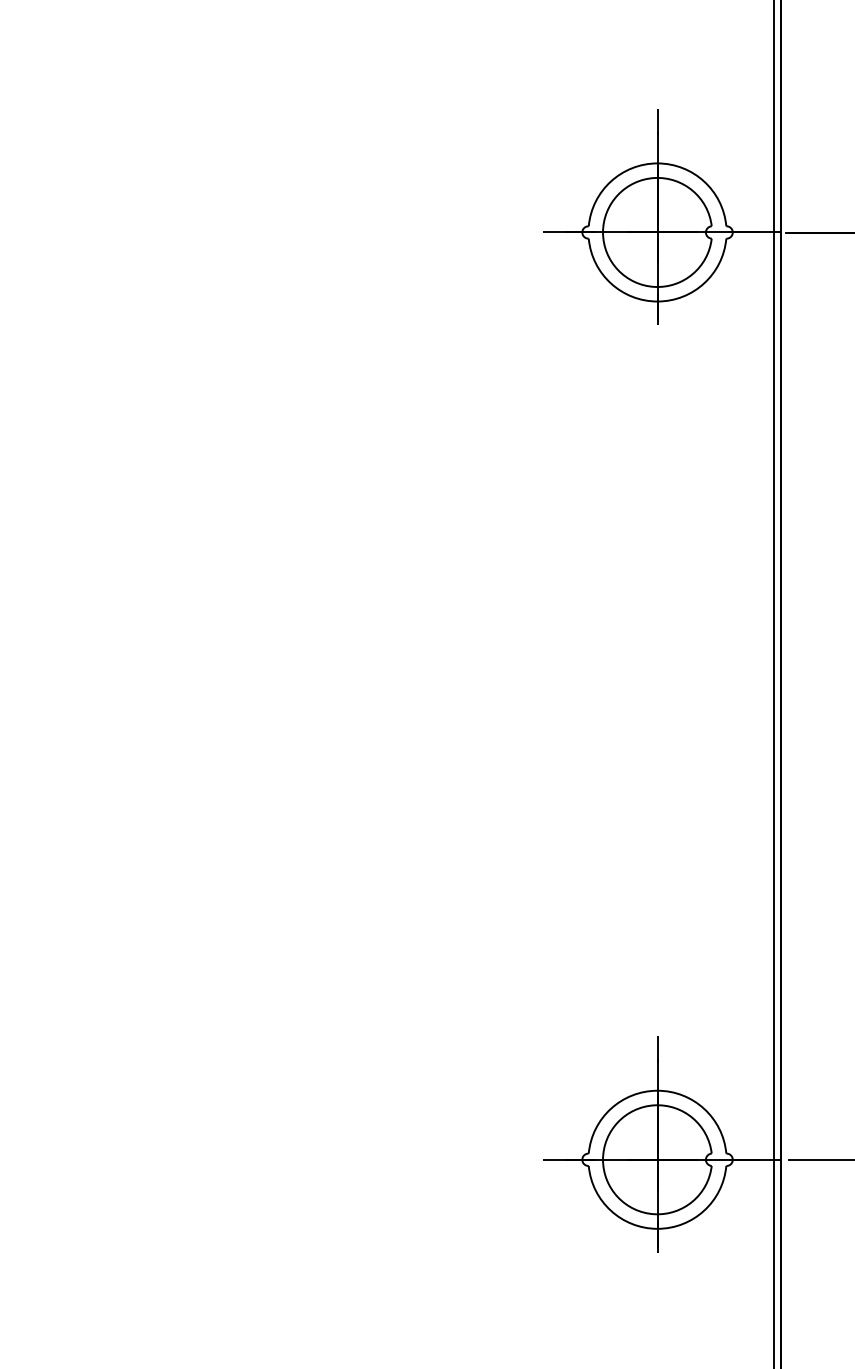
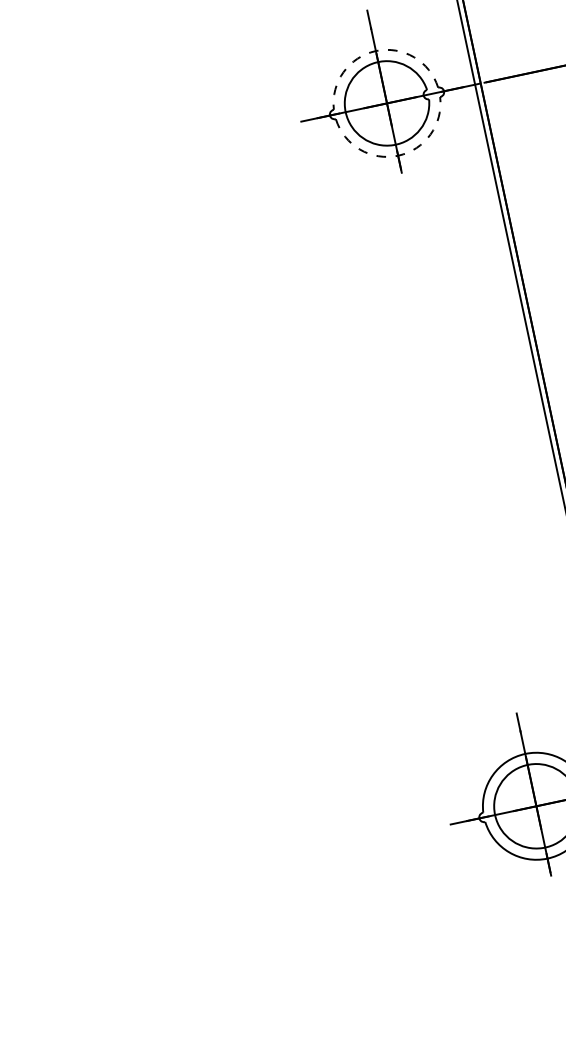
arc: (657, 163) -> (375, 51), solid -> dashed
arc: (657, 301) -> (398, 155), solid -> dashed

